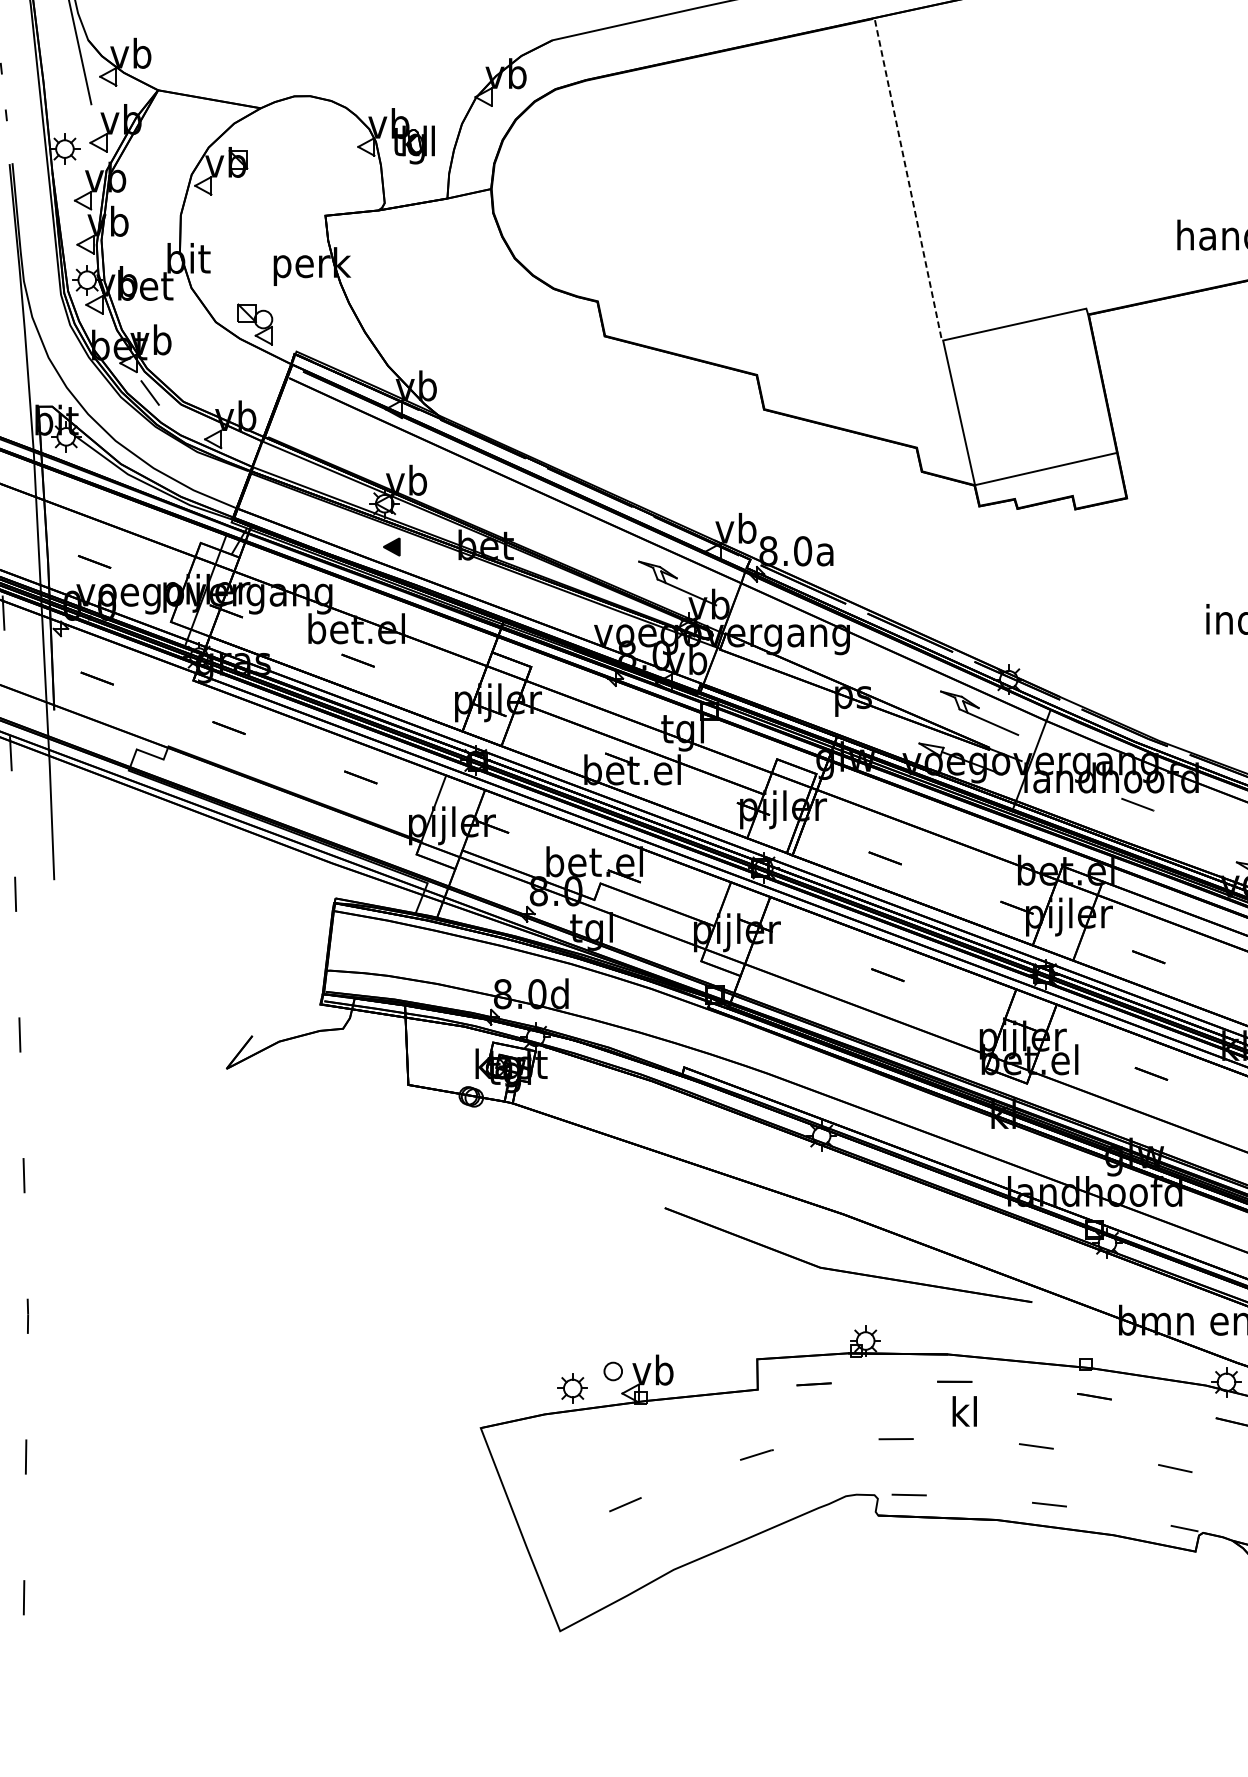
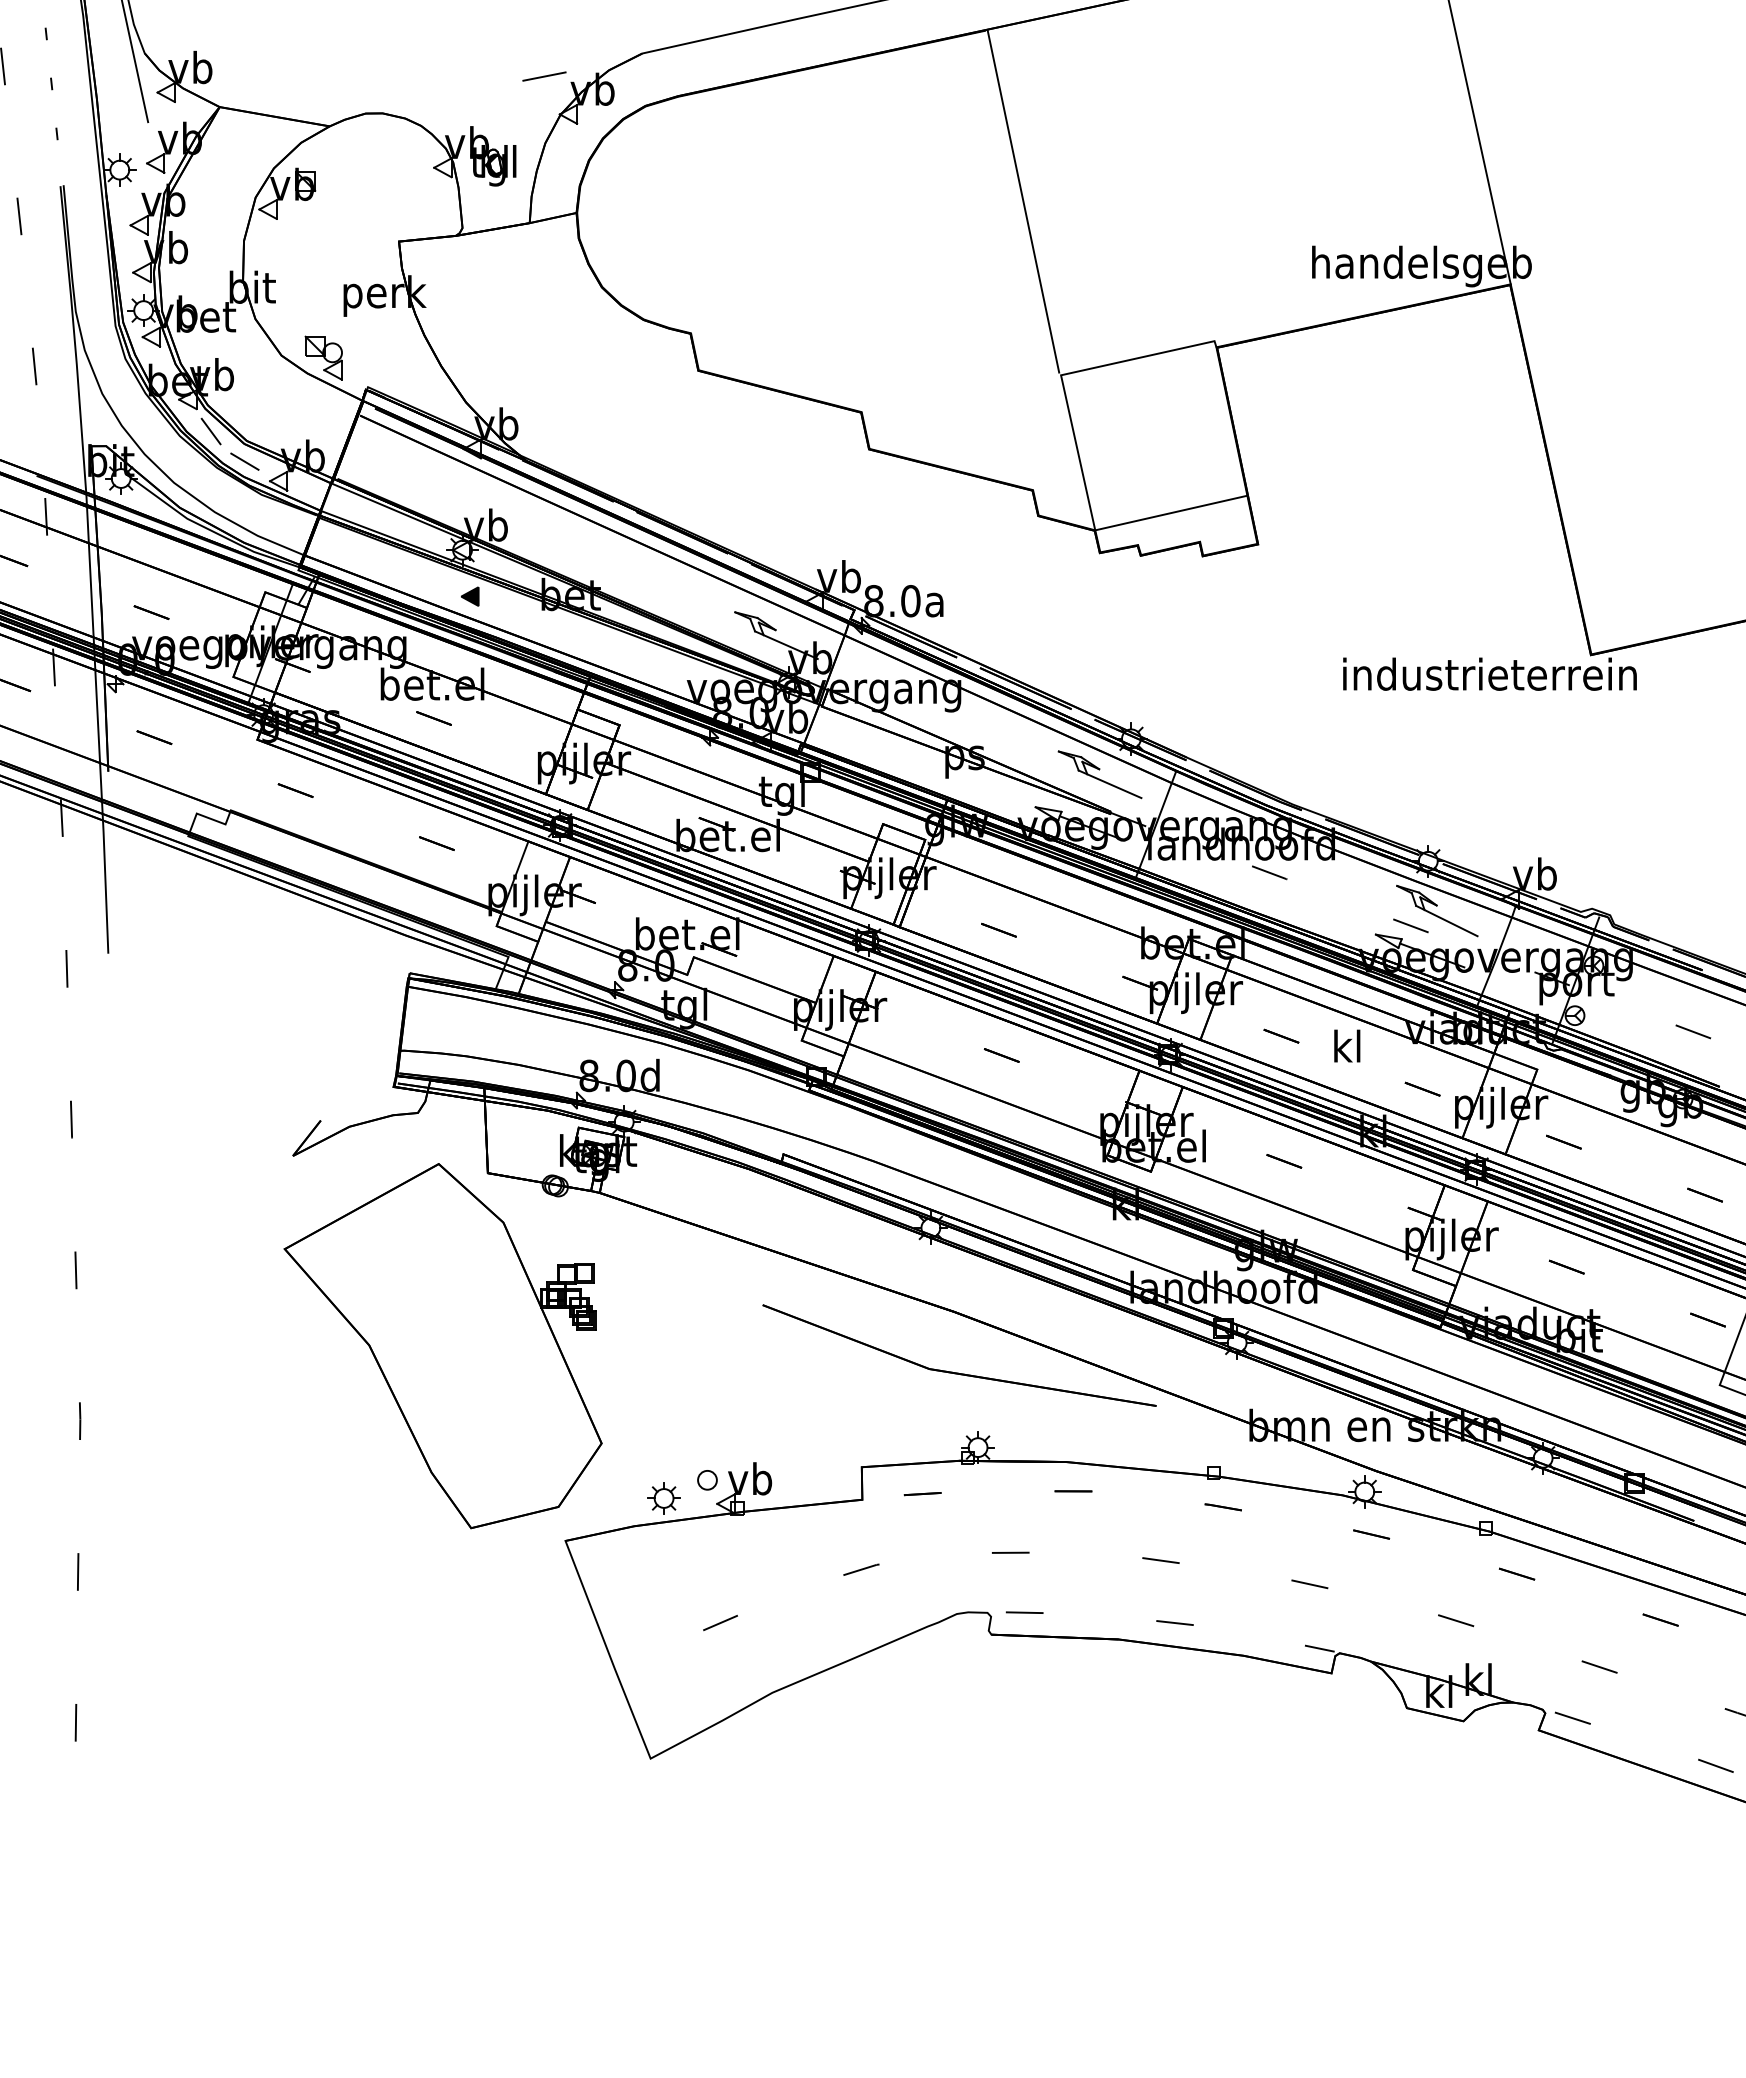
line: (461, 61) -> (544, 76), added
line: (908, 178) -> (1023, 201), dashed -> solid
line: (181, 420) -> (244, 461), added
part: (366, 1246) -> (442, 1346), added
text: (965, 1410) -> (1347, 1045), moved

